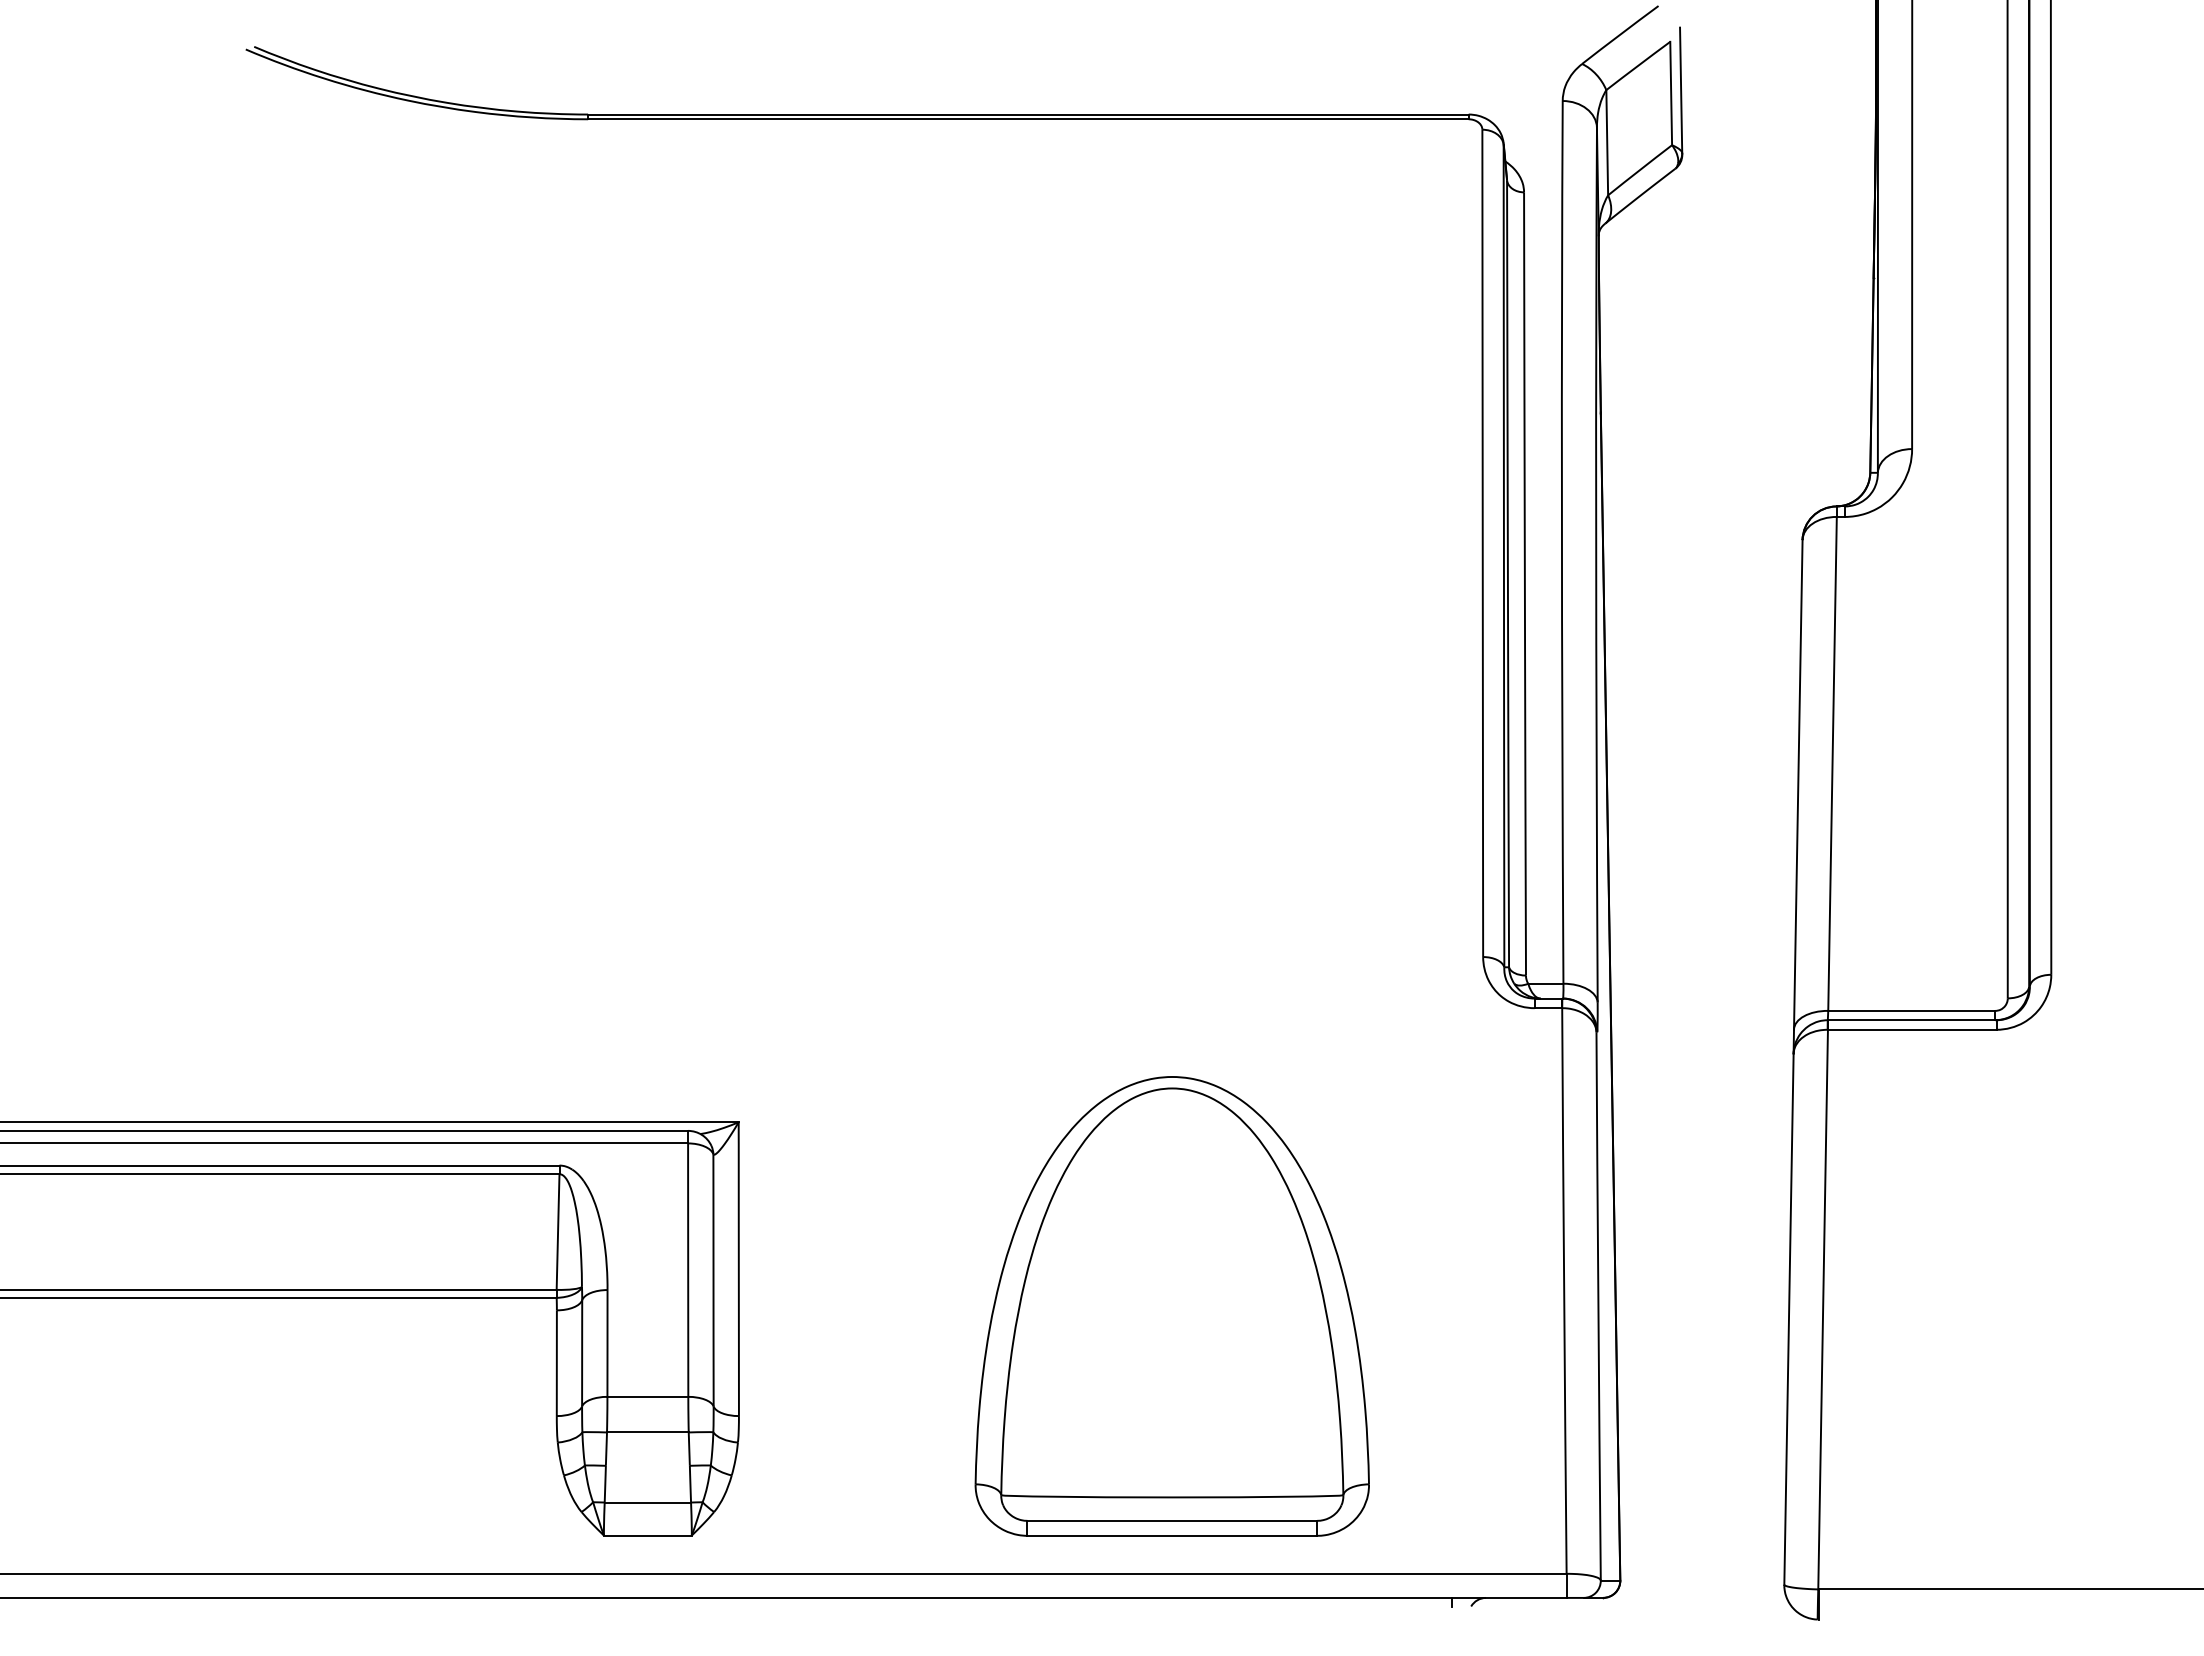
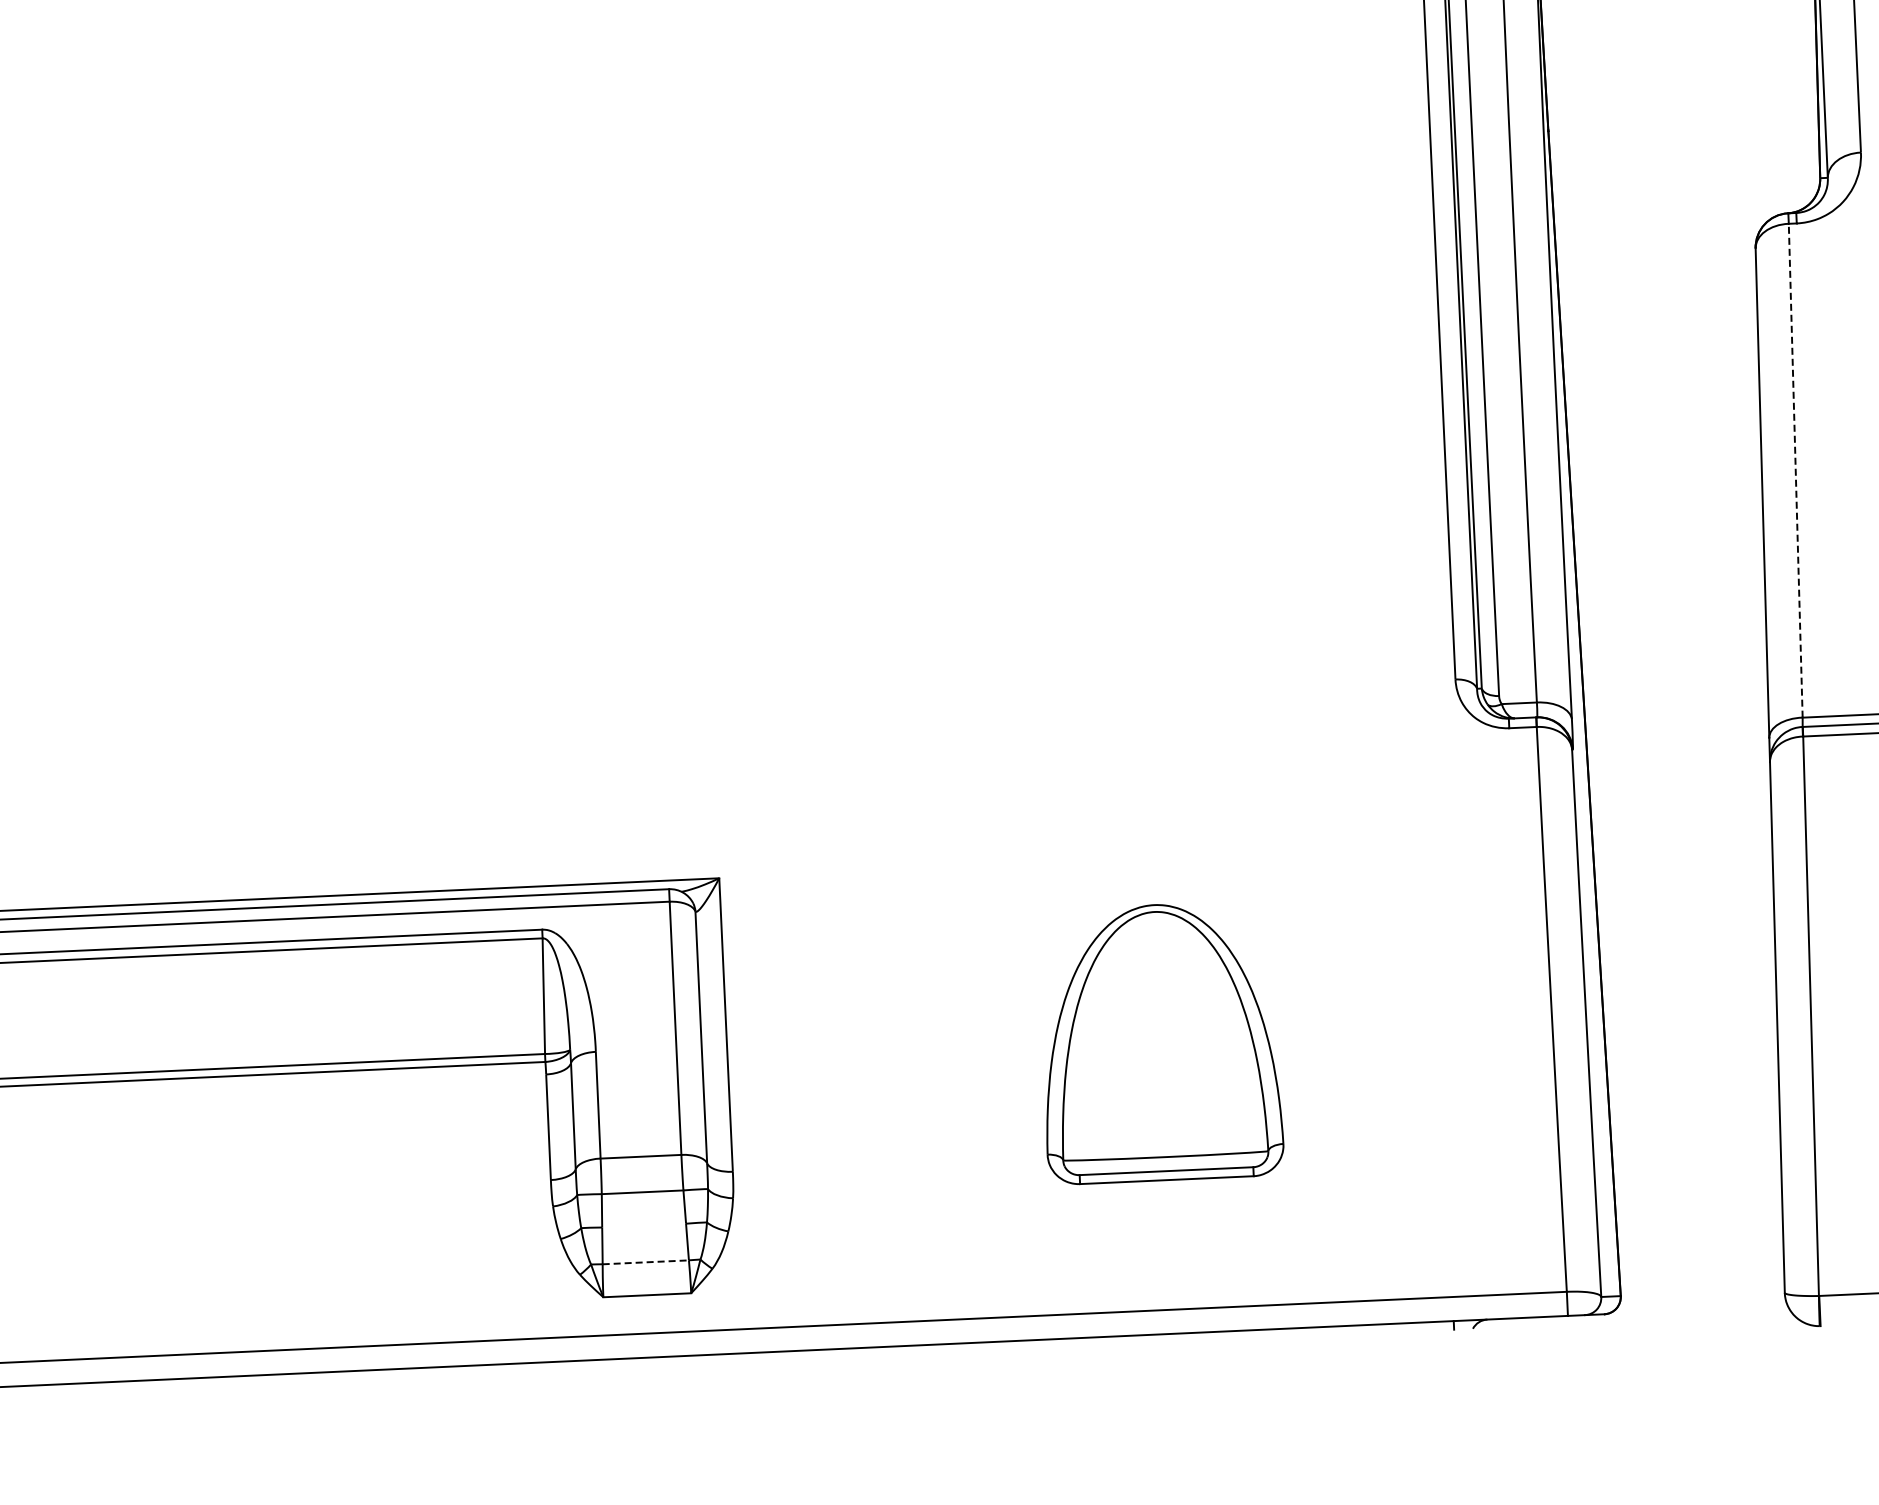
line: (1832, 763) -> (1795, 470), solid -> dashed
part: (1171, 1306) -> (1159, 1042), size x0.6
line: (648, 1502) -> (646, 1262), solid -> dashed

